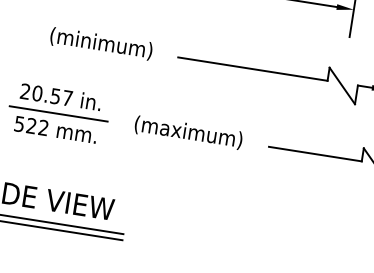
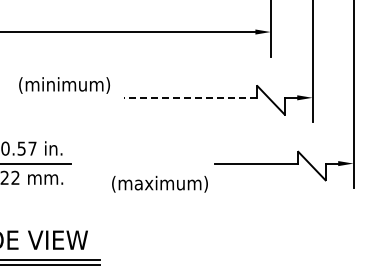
text: (101, 43) -> (64, 85), moved
line: (252, 68) -> (190, 97), solid -> dashed
text: (188, 131) -> (159, 183), moved

